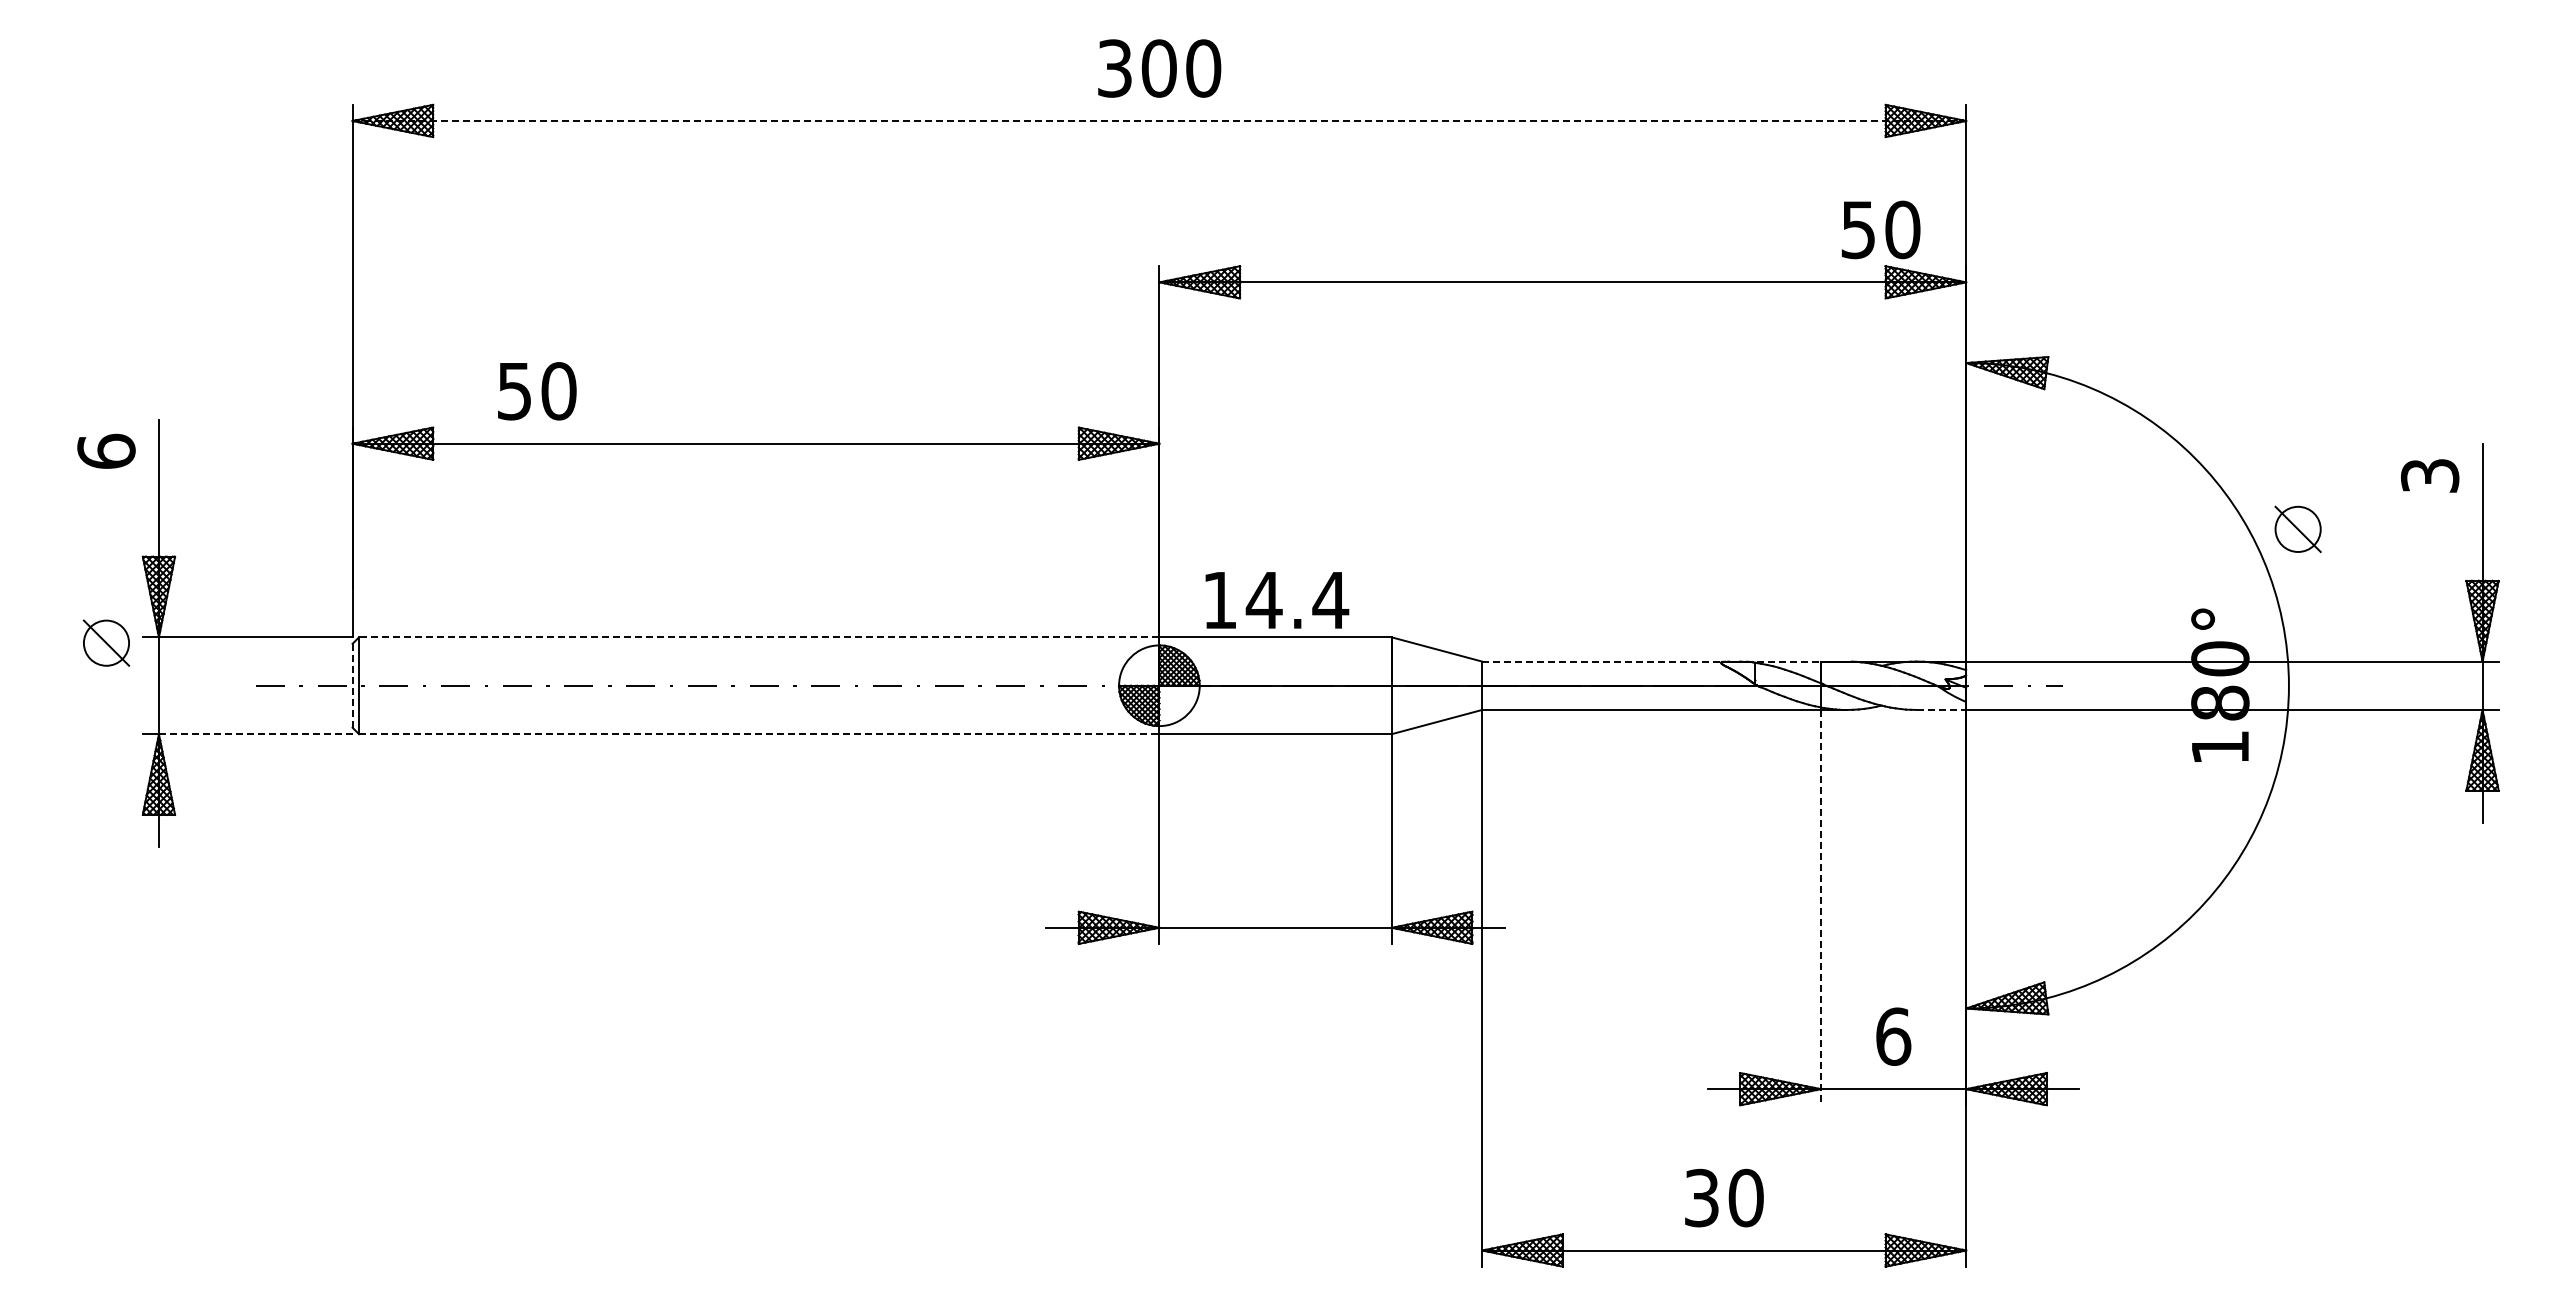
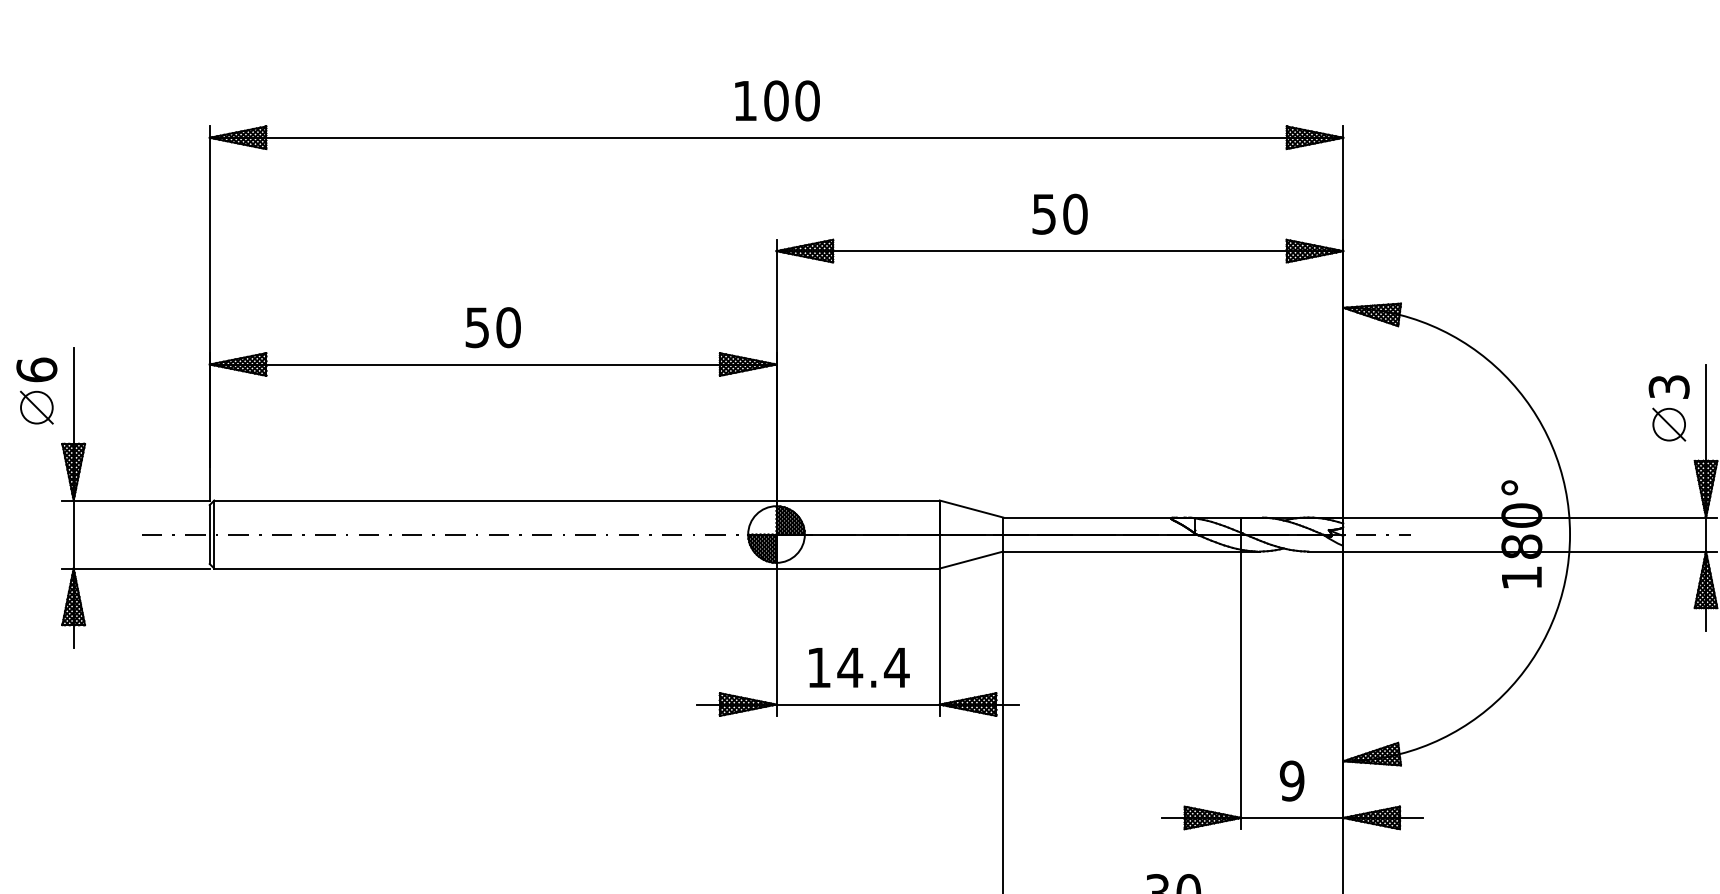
text: (1114, 68) -> (744, 100), 300 -> 100
line: (1159, 121) -> (776, 138), dashed -> solid
text: (1880, 229) -> (1059, 214), moved
text: (537, 391) -> (493, 327), moved
part: (2297, 529) -> (1668, 424), moved
text: (1277, 600) -> (859, 667), moved
line: (758, 637) -> (494, 500), dashed -> solid
part: (106, 642) -> (36, 407), moved
line: (1652, 661) -> (1122, 517), dashed -> solid
line: (352, 685) -> (209, 534), dashed -> solid
line: (1941, 709) -> (1325, 551), dashed -> solid
line: (255, 734) -> (141, 568), dashed -> solid
line: (759, 734) -> (495, 568), dashed -> solid
line: (1820, 907) -> (1240, 690), dashed -> solid
text: (1893, 1036) -> (1292, 780), 6 -> 9

